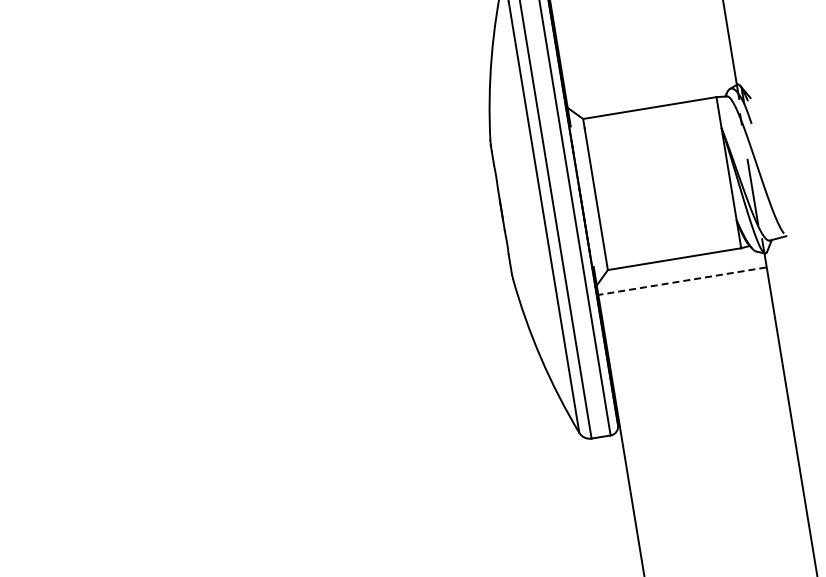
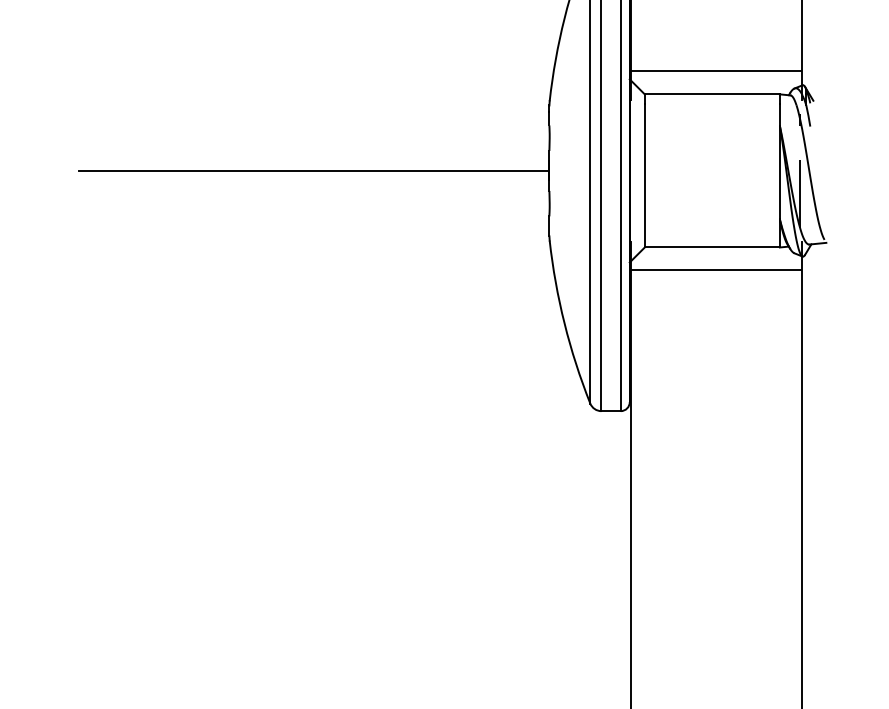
line: (649, 84) -> (715, 71), added
line: (268, 247) -> (313, 170), added
line: (681, 281) -> (715, 270), dashed -> solid

